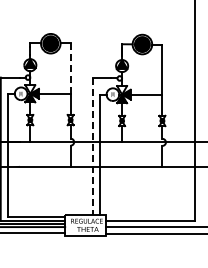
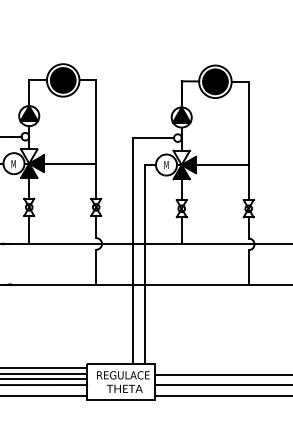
line: (70, 69) -> (95, 123), dashed -> solid
line: (92, 147) -> (132, 252), dashed -> solid

